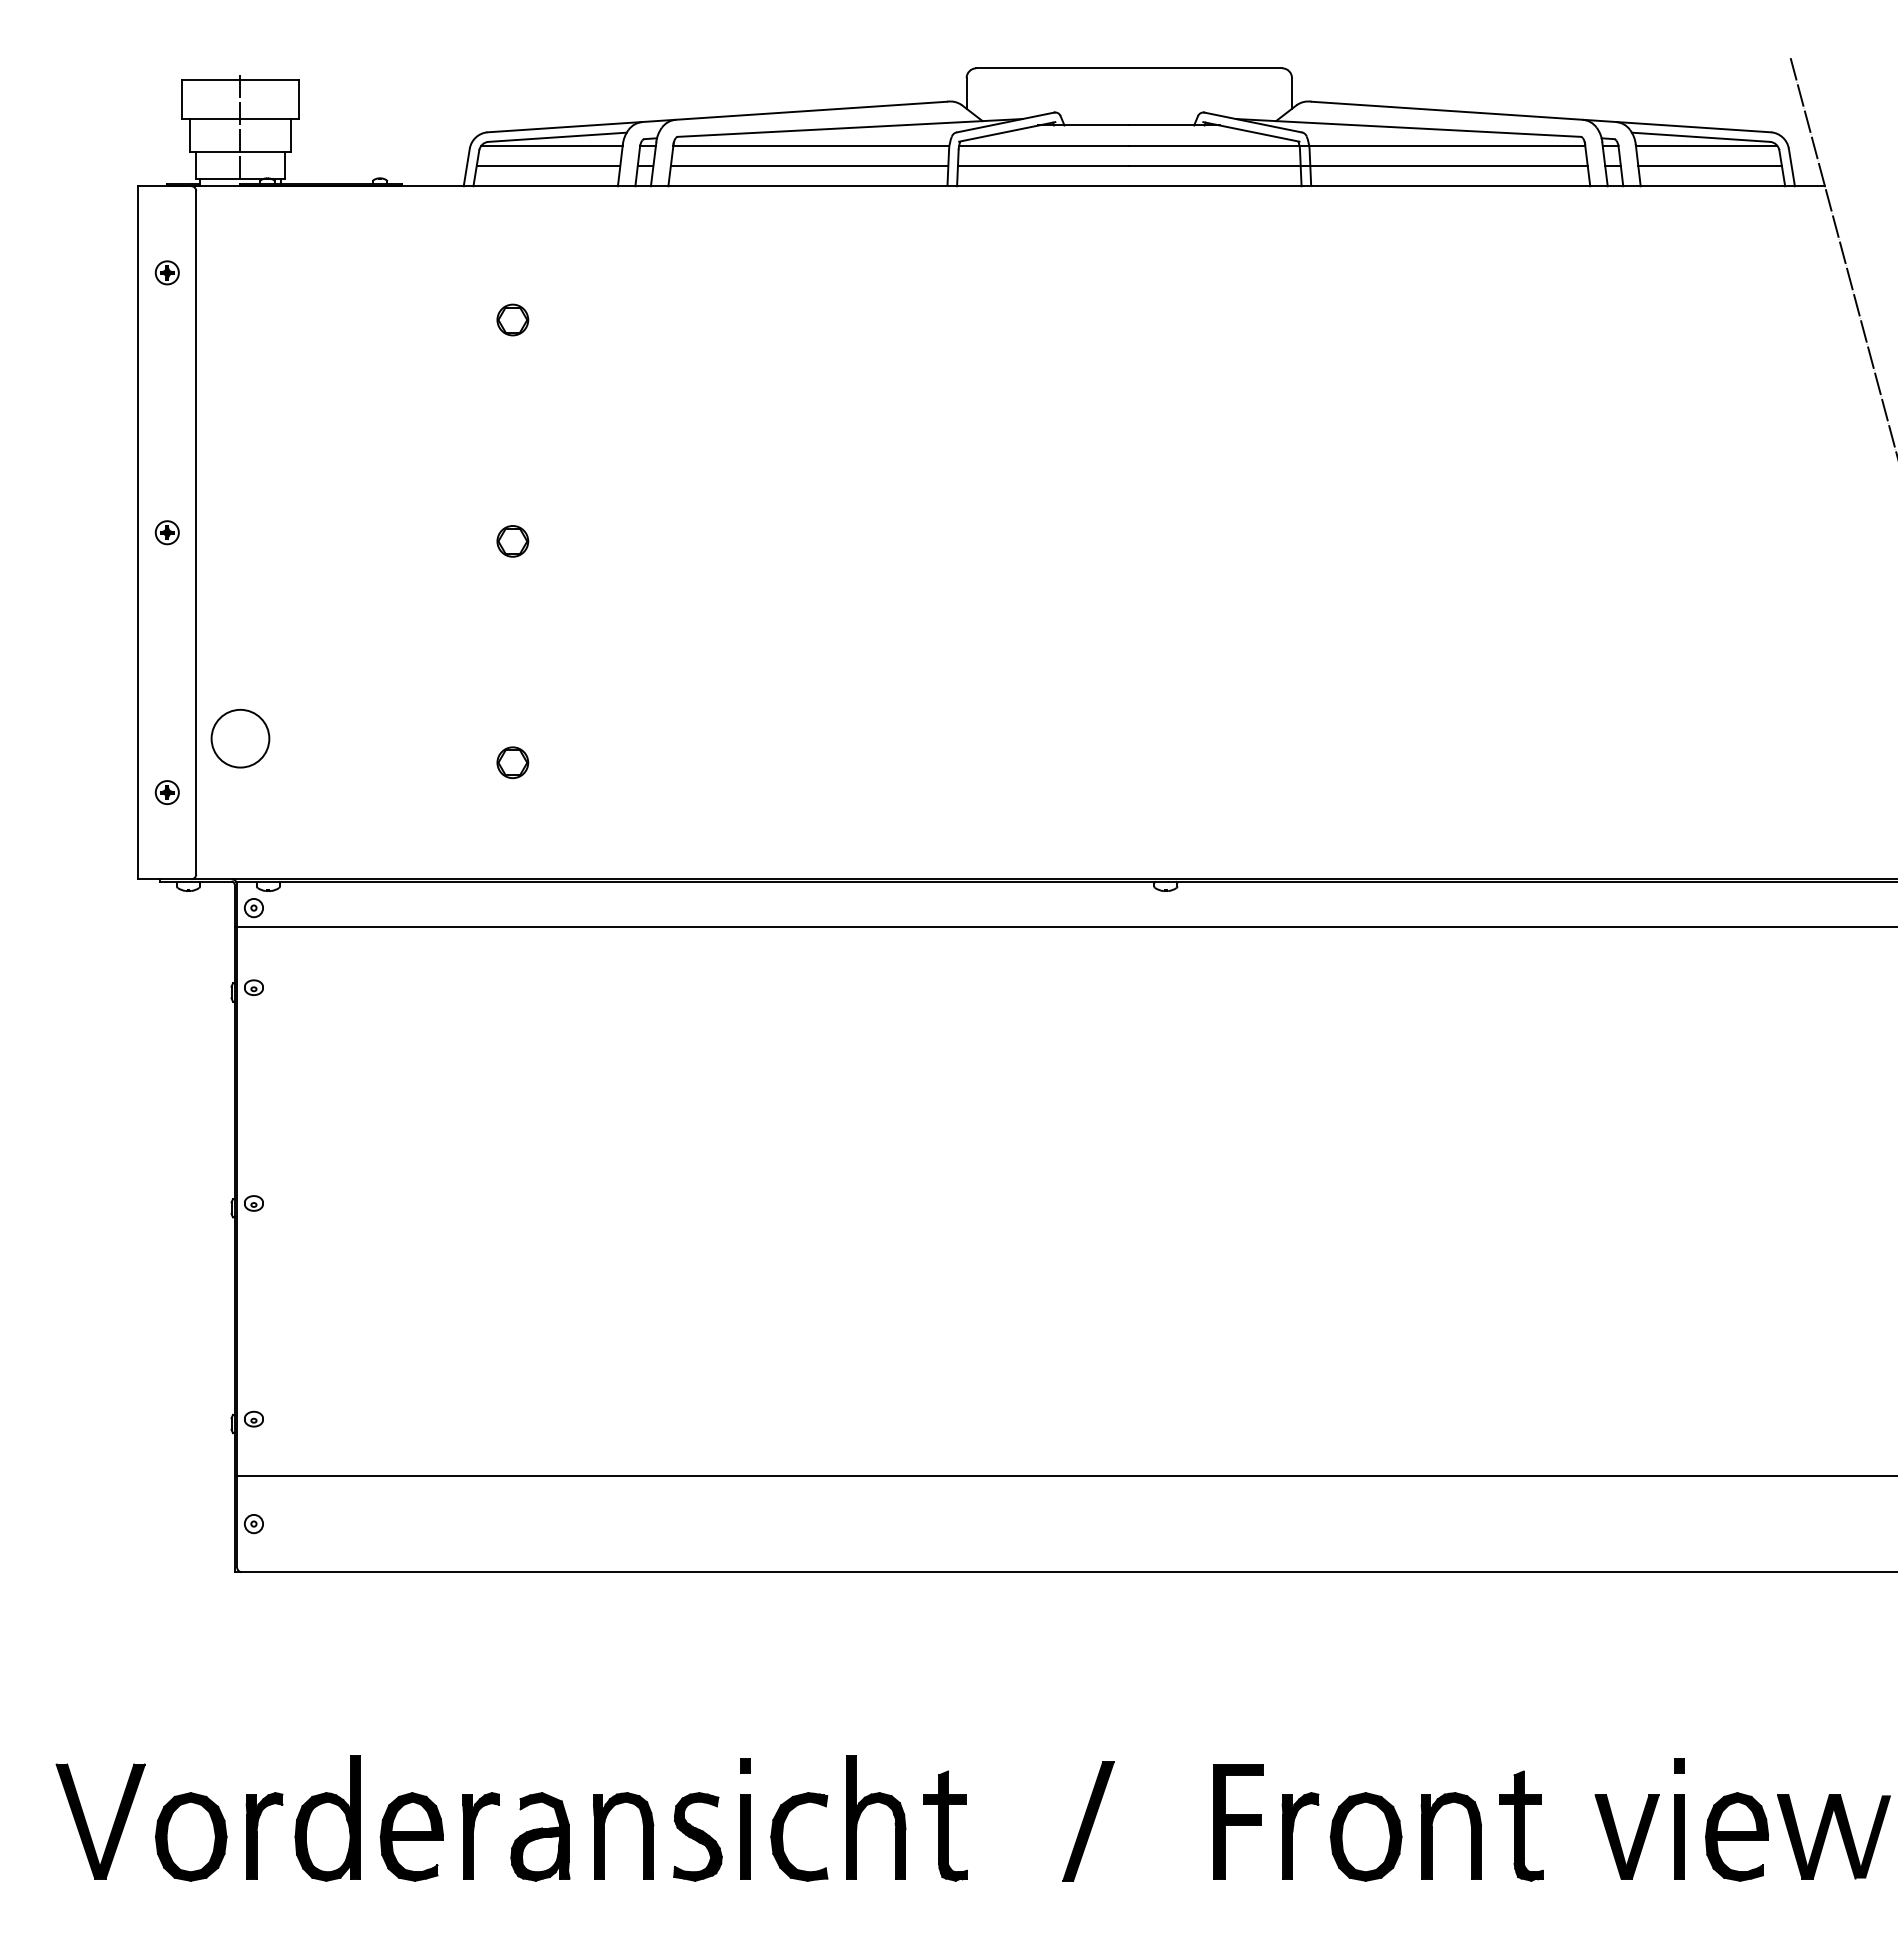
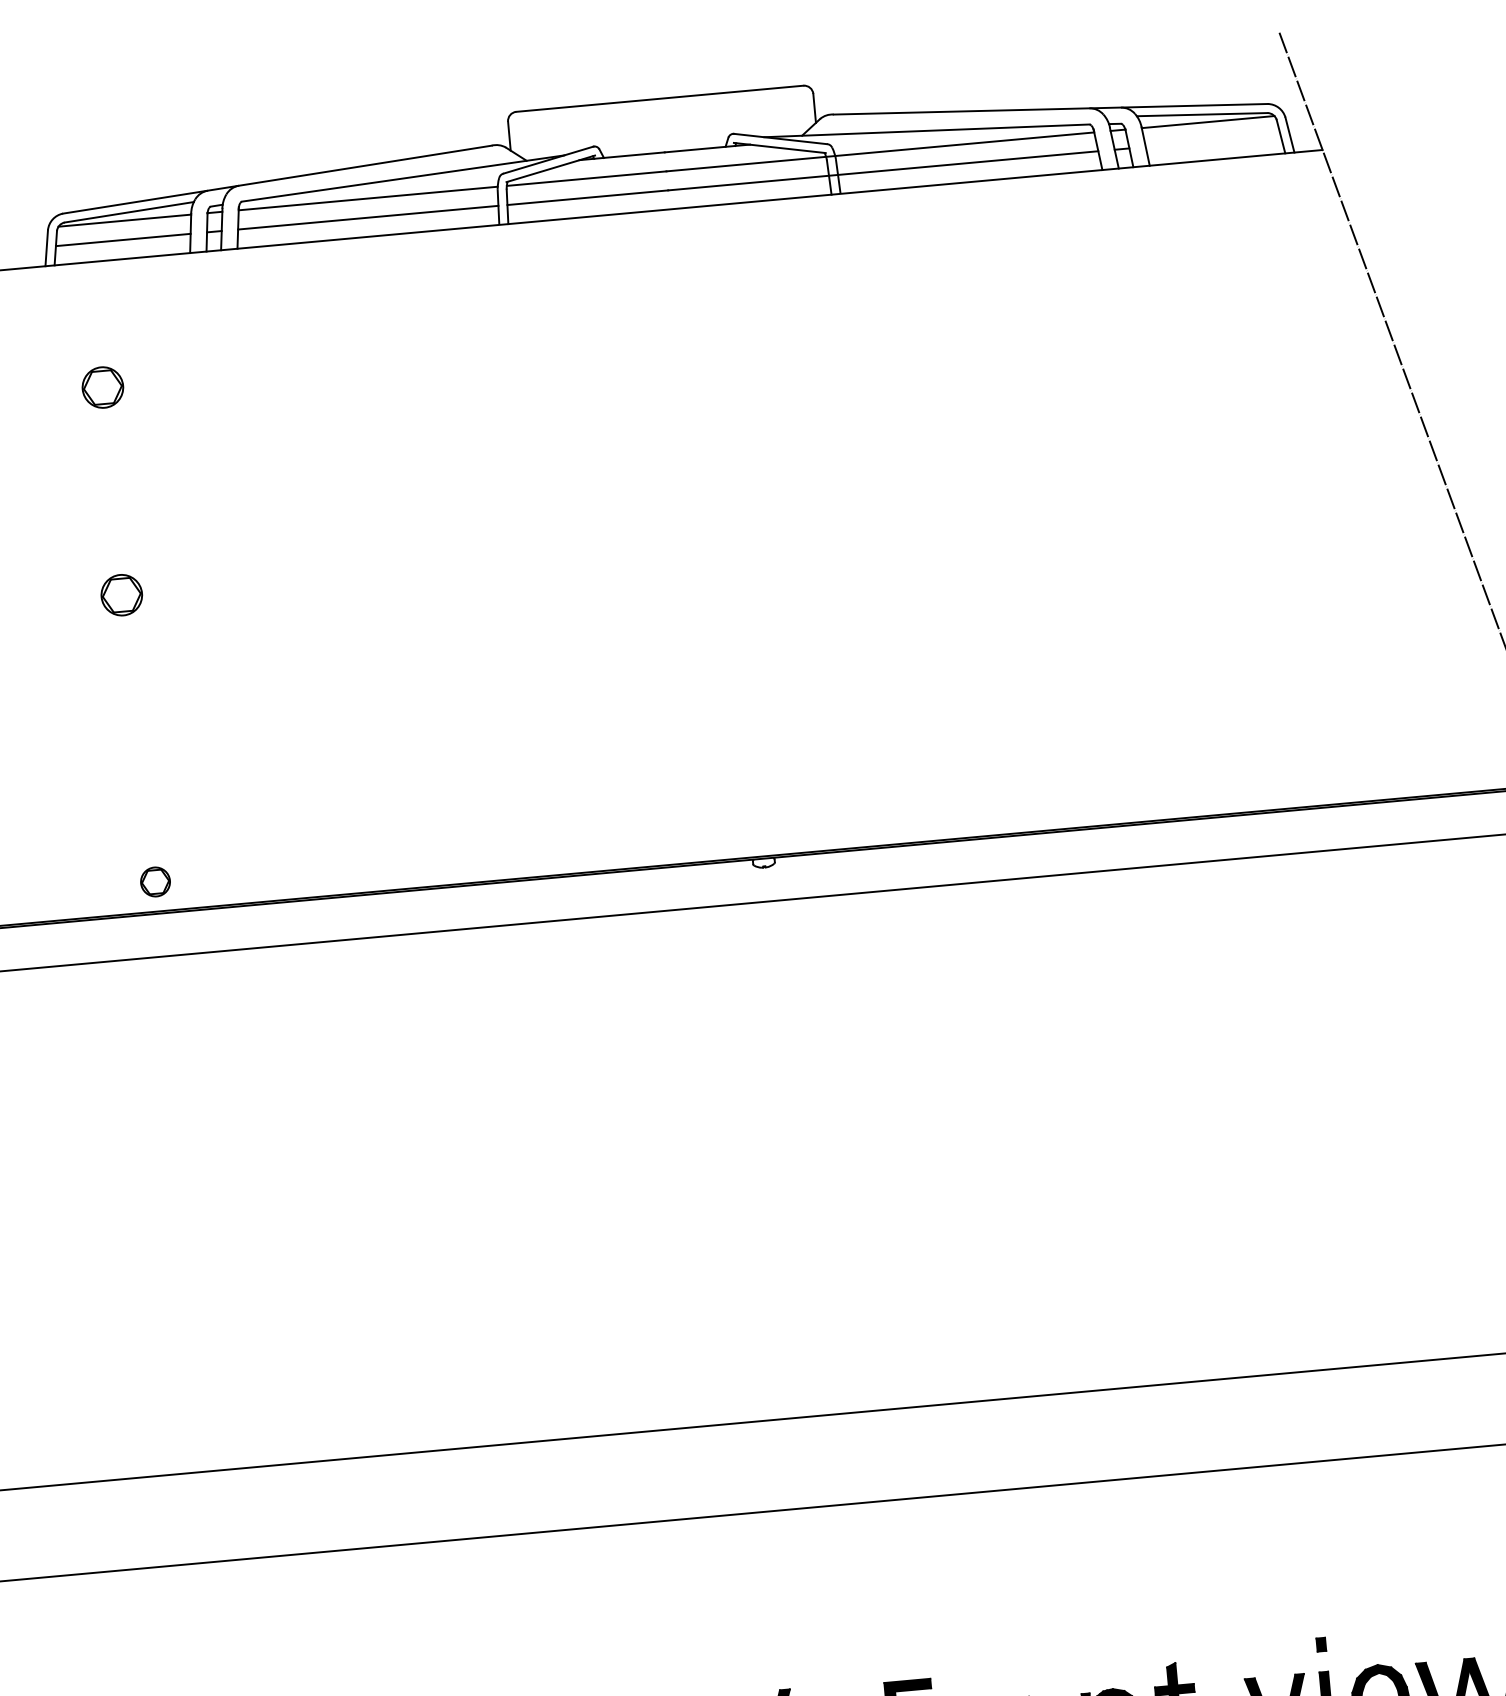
line: (1709, 166) -> (1212, 141), removed
part: (512, 319) -> (102, 387), size x1.4
part: (512, 541) -> (121, 595), size x1.4
part: (512, 762) -> (155, 881), moved

